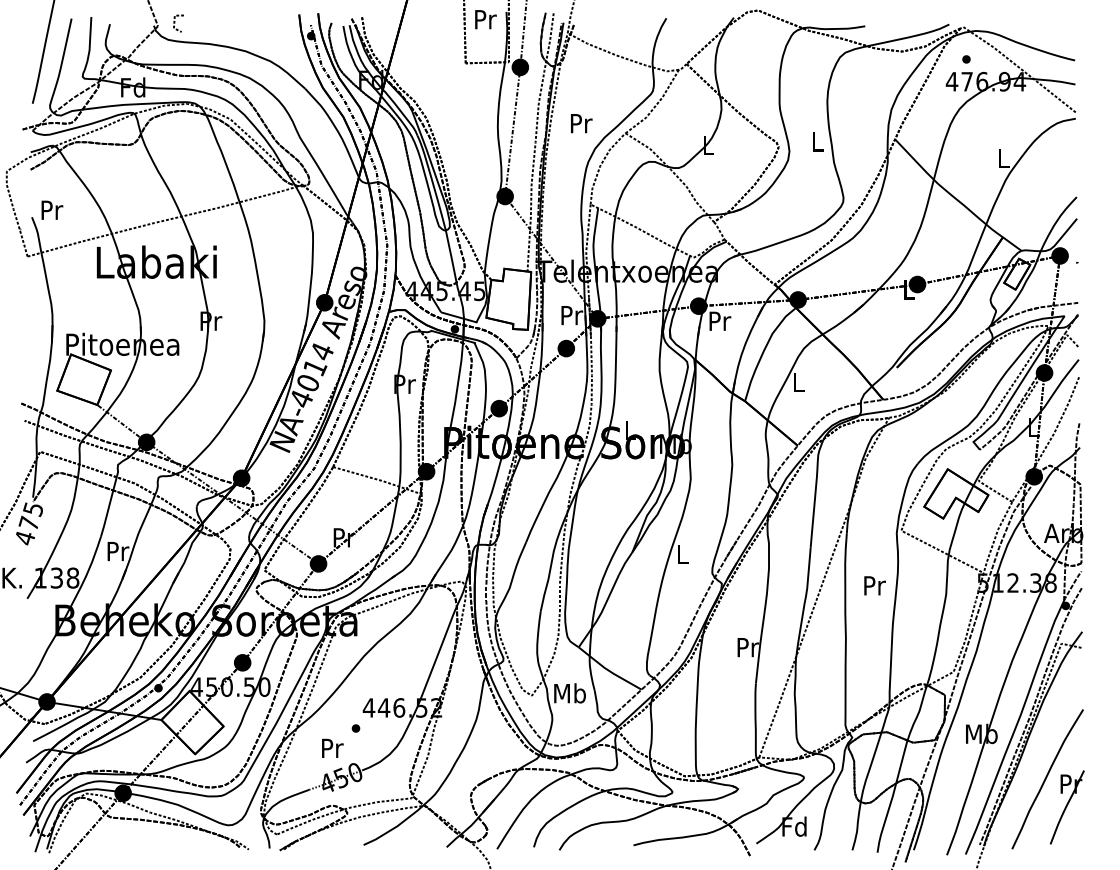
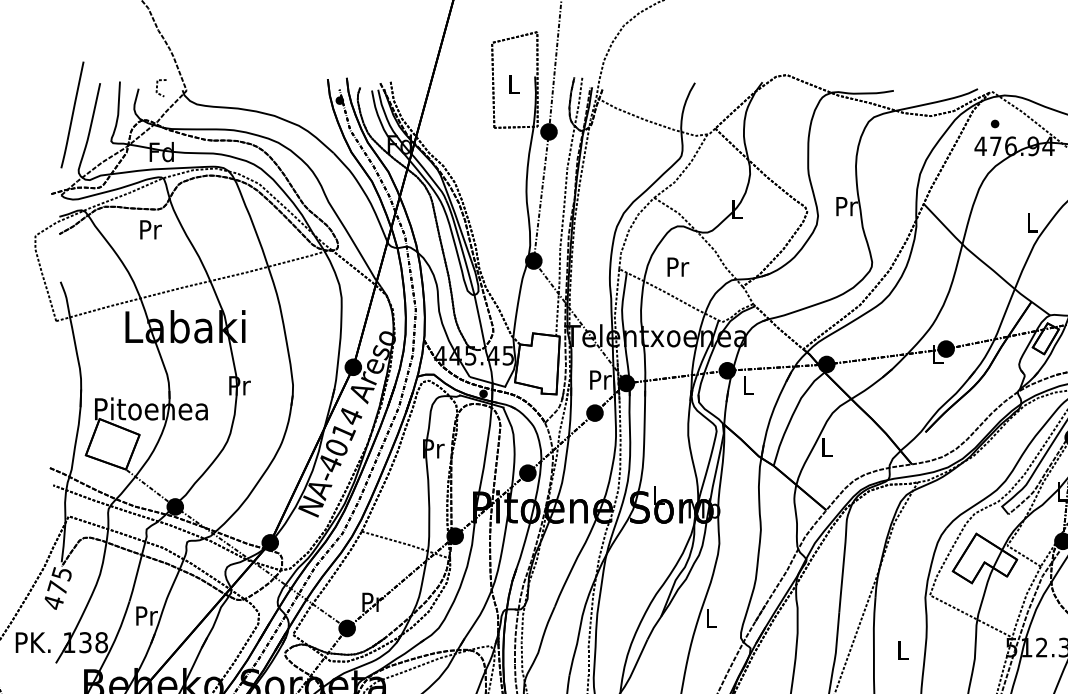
text: (485, 19) -> (514, 84), Pr -> L
line: (175, 23) -> (158, 88), moved
text: (581, 123) -> (678, 267), moved
text: (818, 141) -> (847, 206), L -> Pr
text: (52, 209) -> (151, 229), moved
text: (720, 320) -> (749, 385), Pr -> L
text: (874, 585) -> (903, 650), Pr -> L

